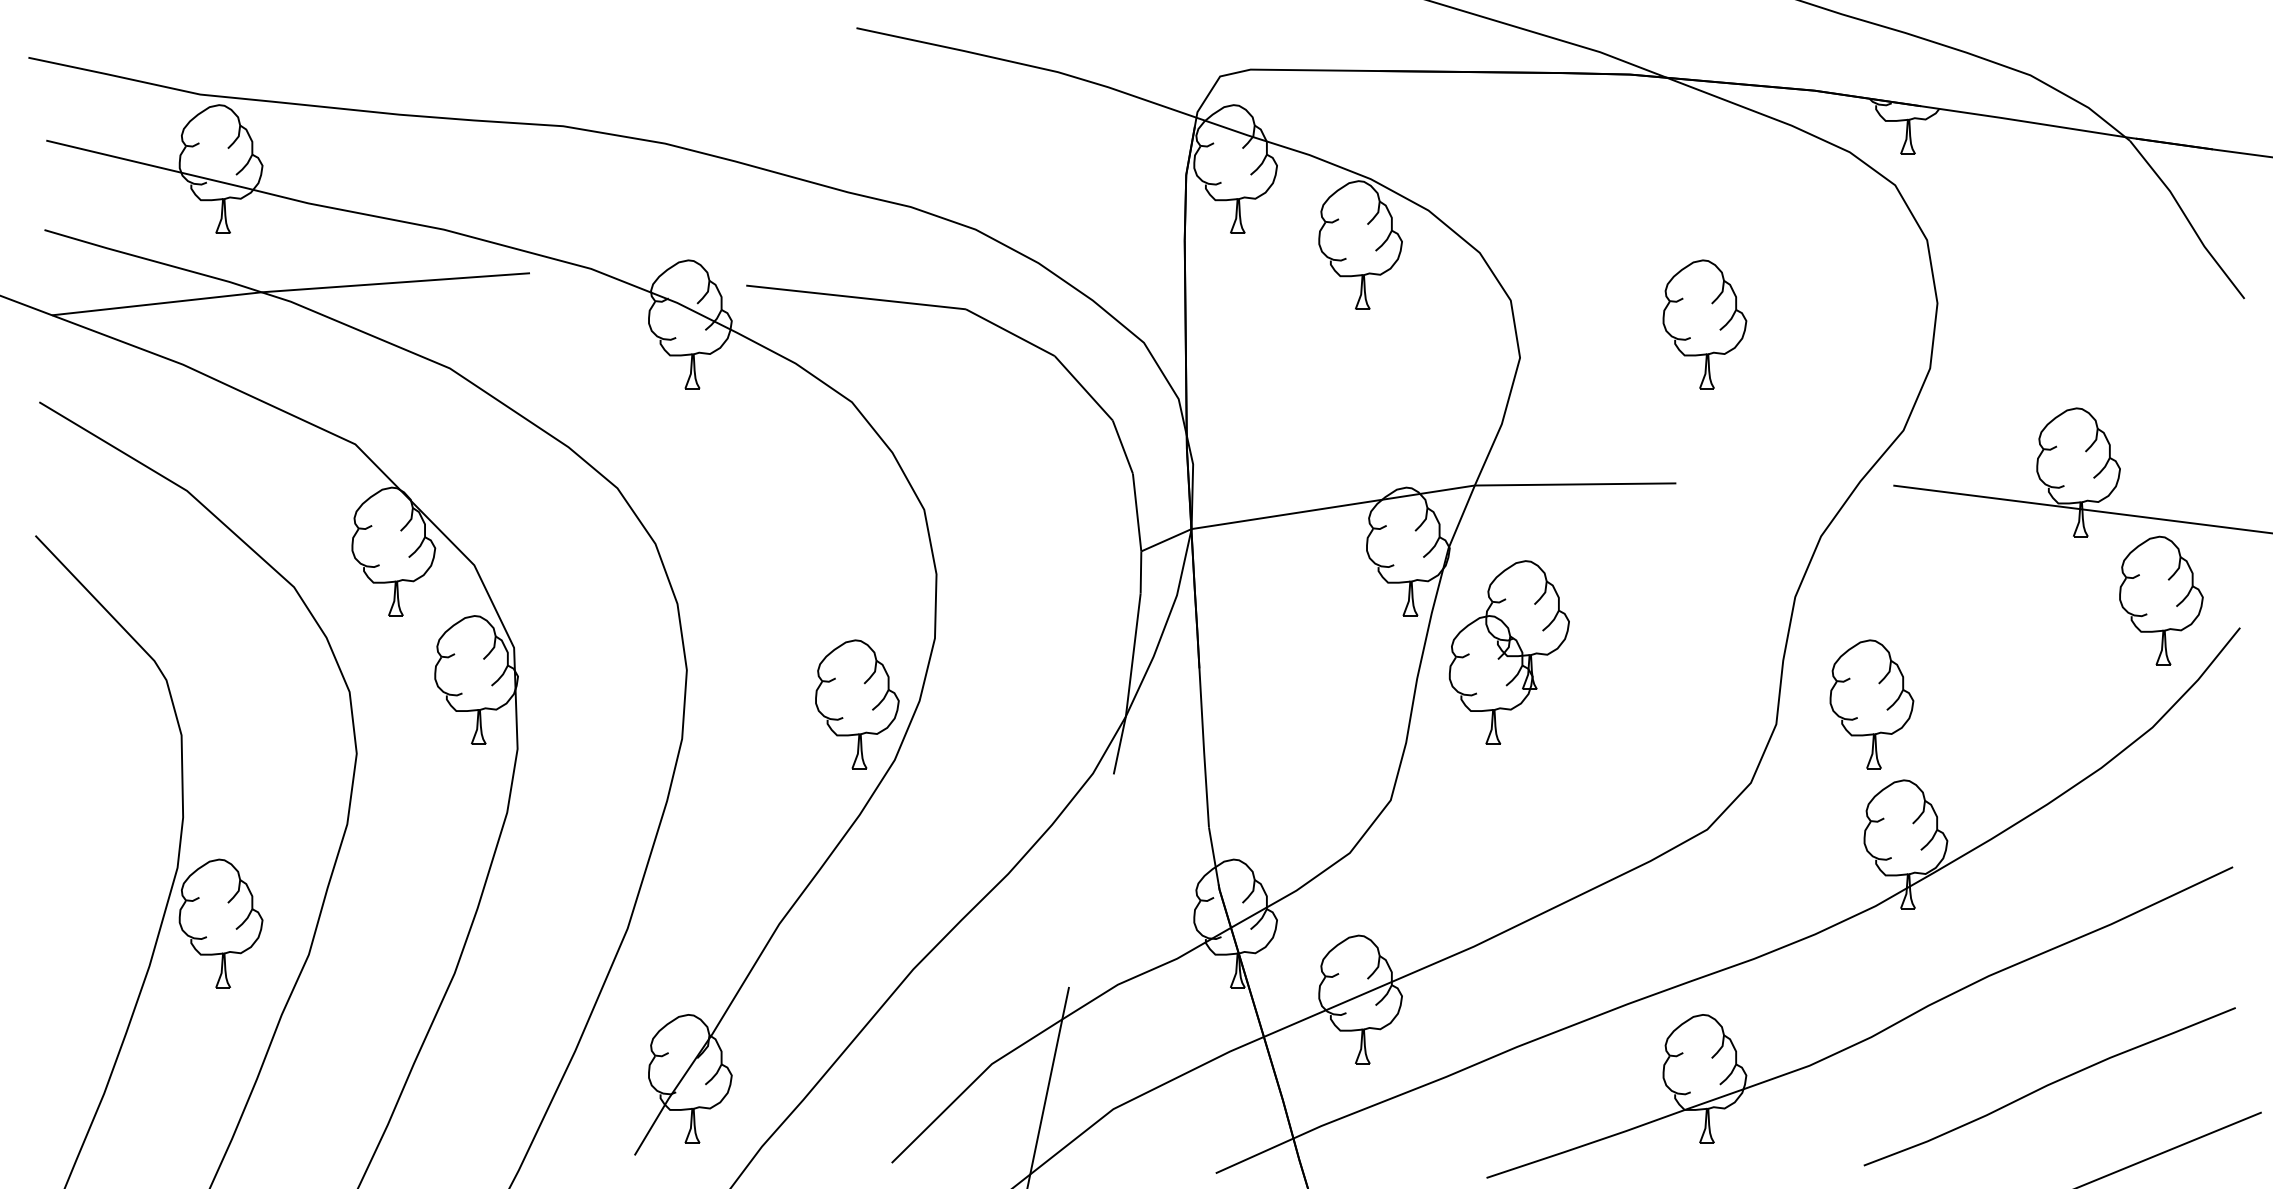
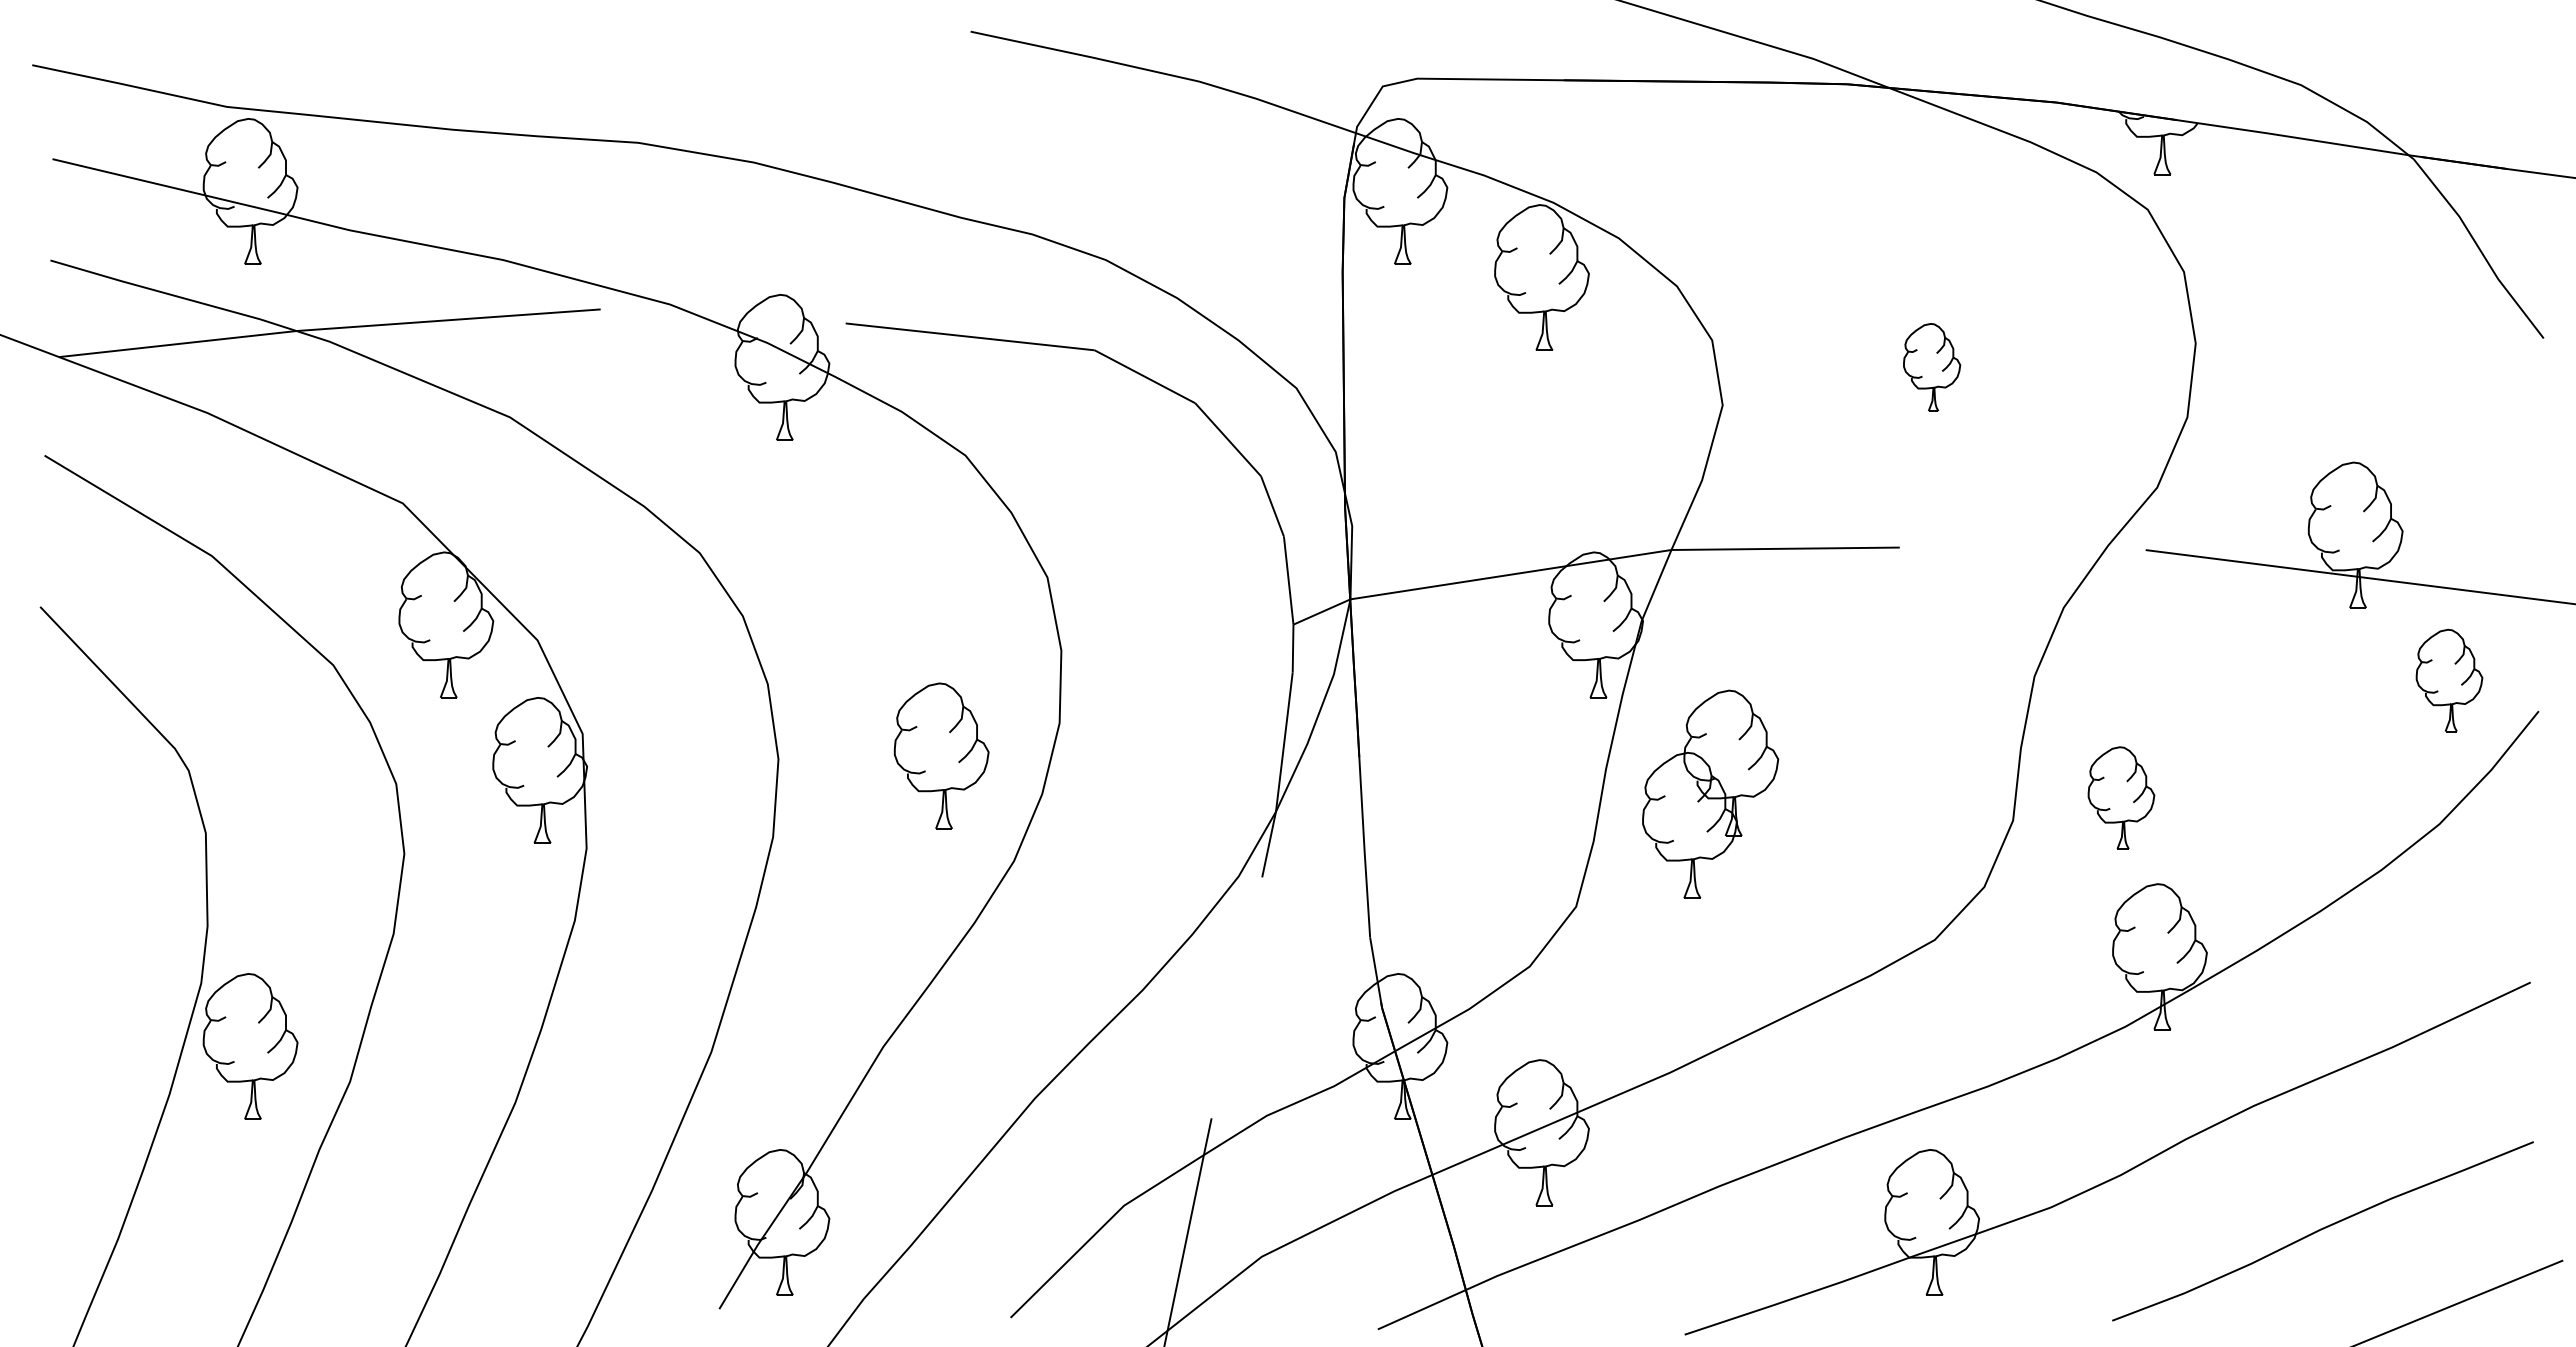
part: (1704, 324) -> (1931, 367), size x0.6
part: (2161, 600) -> (2449, 680), size x0.7
part: (1509, 651) -> (1710, 793), moved
part: (857, 703) -> (941, 755), moved
part: (1871, 703) -> (2121, 797), size x0.7

